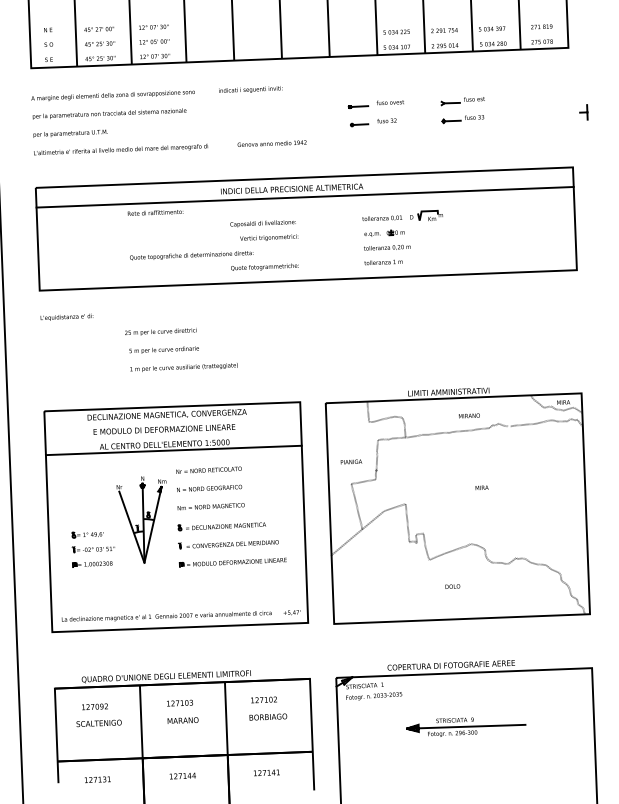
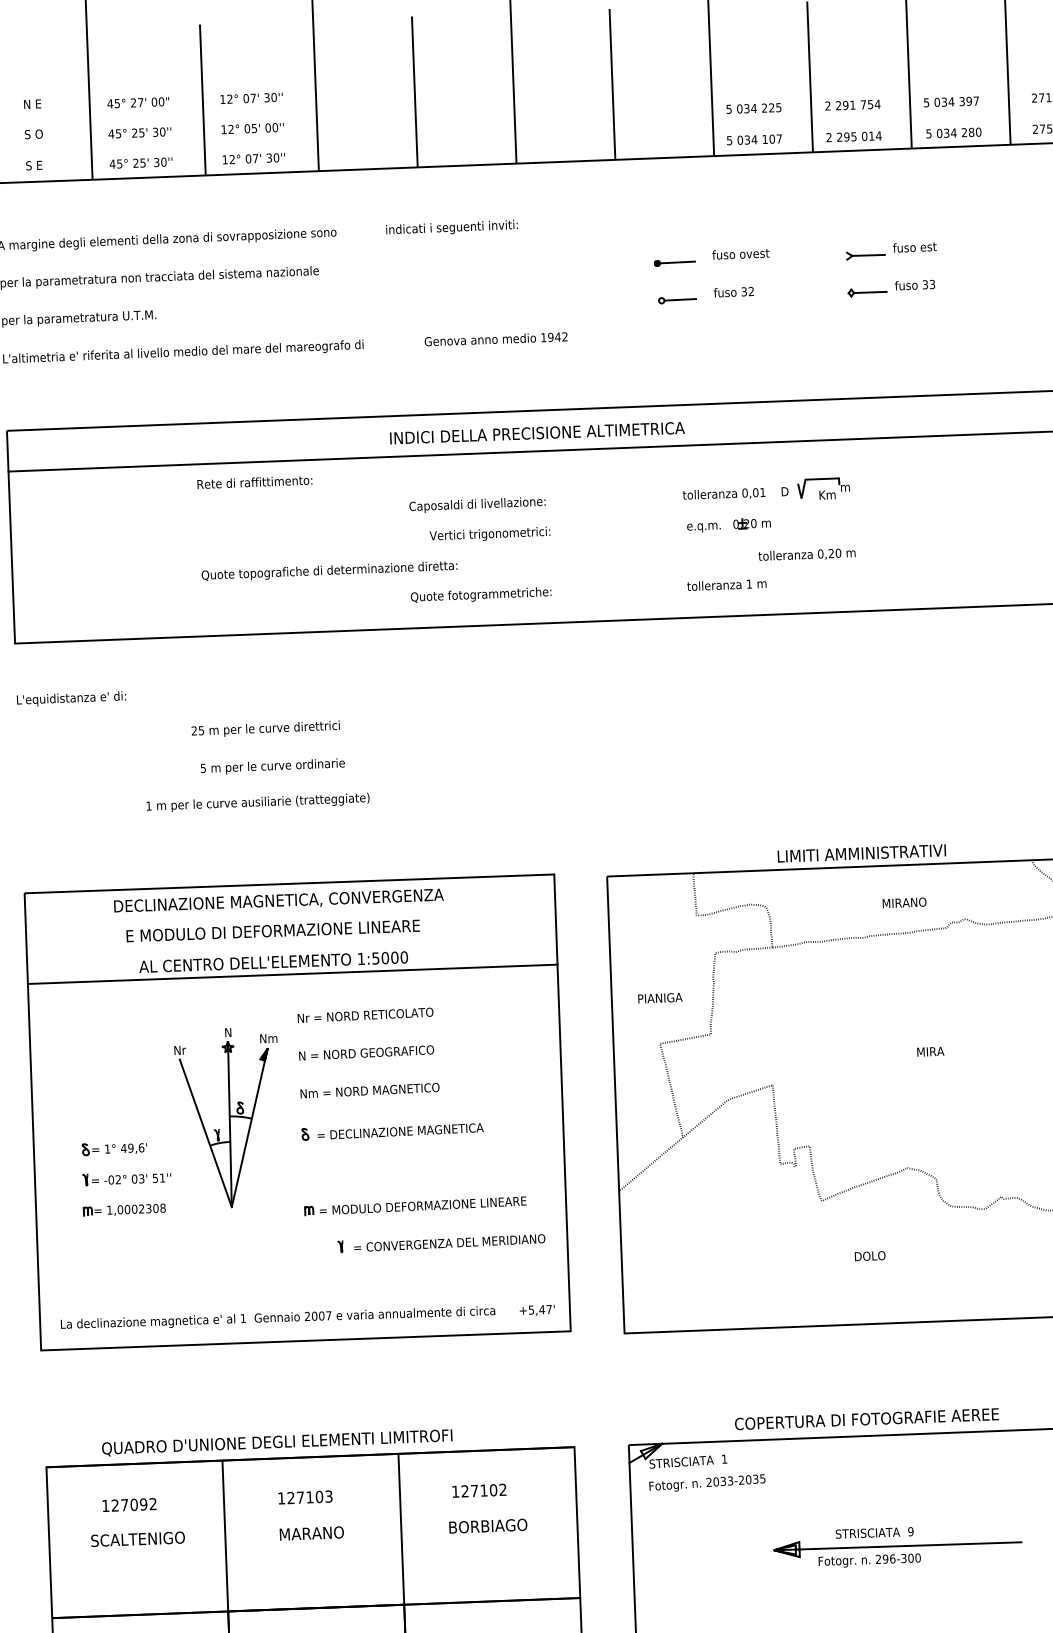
text: (387, 247) -> (807, 554), moved
text: (183, 367) -> (256, 802), moved
part: (228, 544) -> (440, 1243), moved

